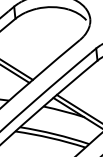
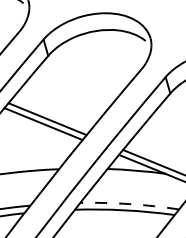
arc: (54, 134) -> (129, 204), solid -> dashed

